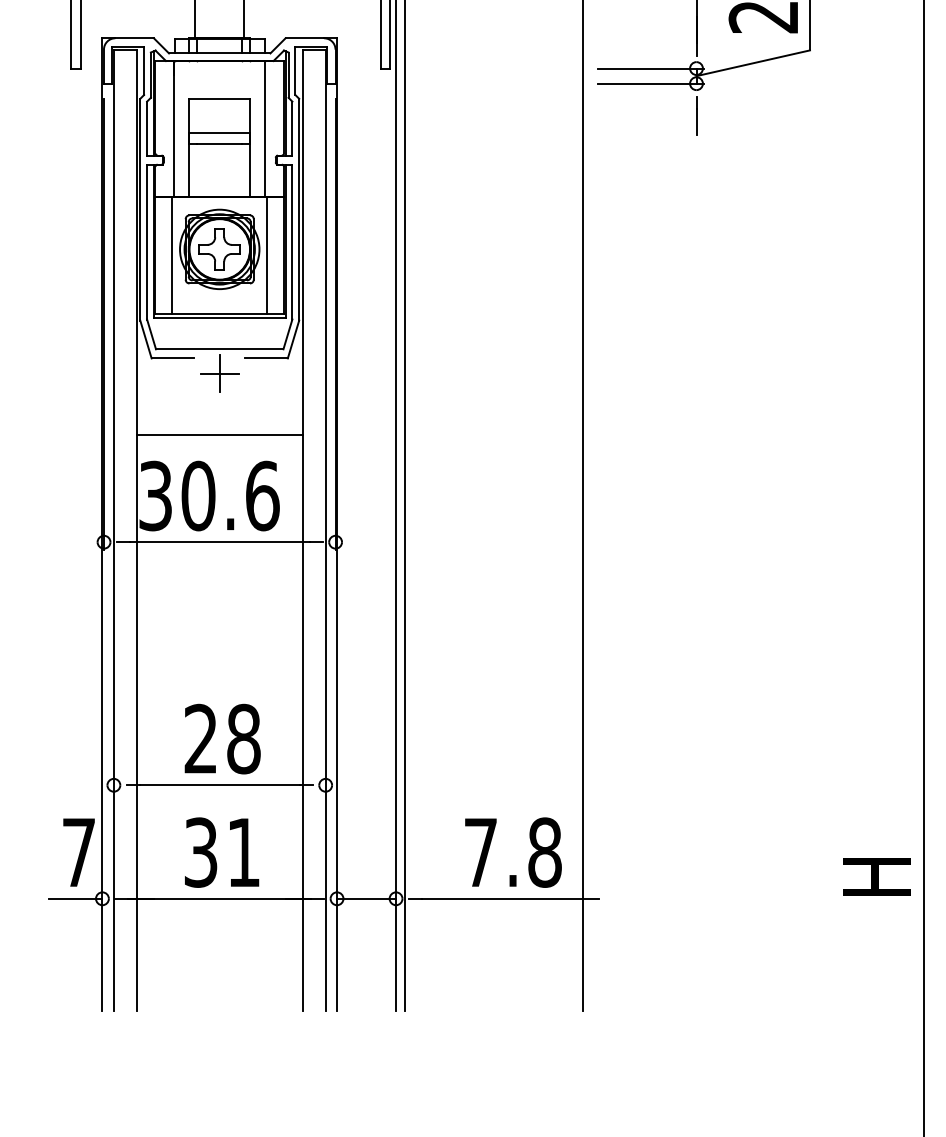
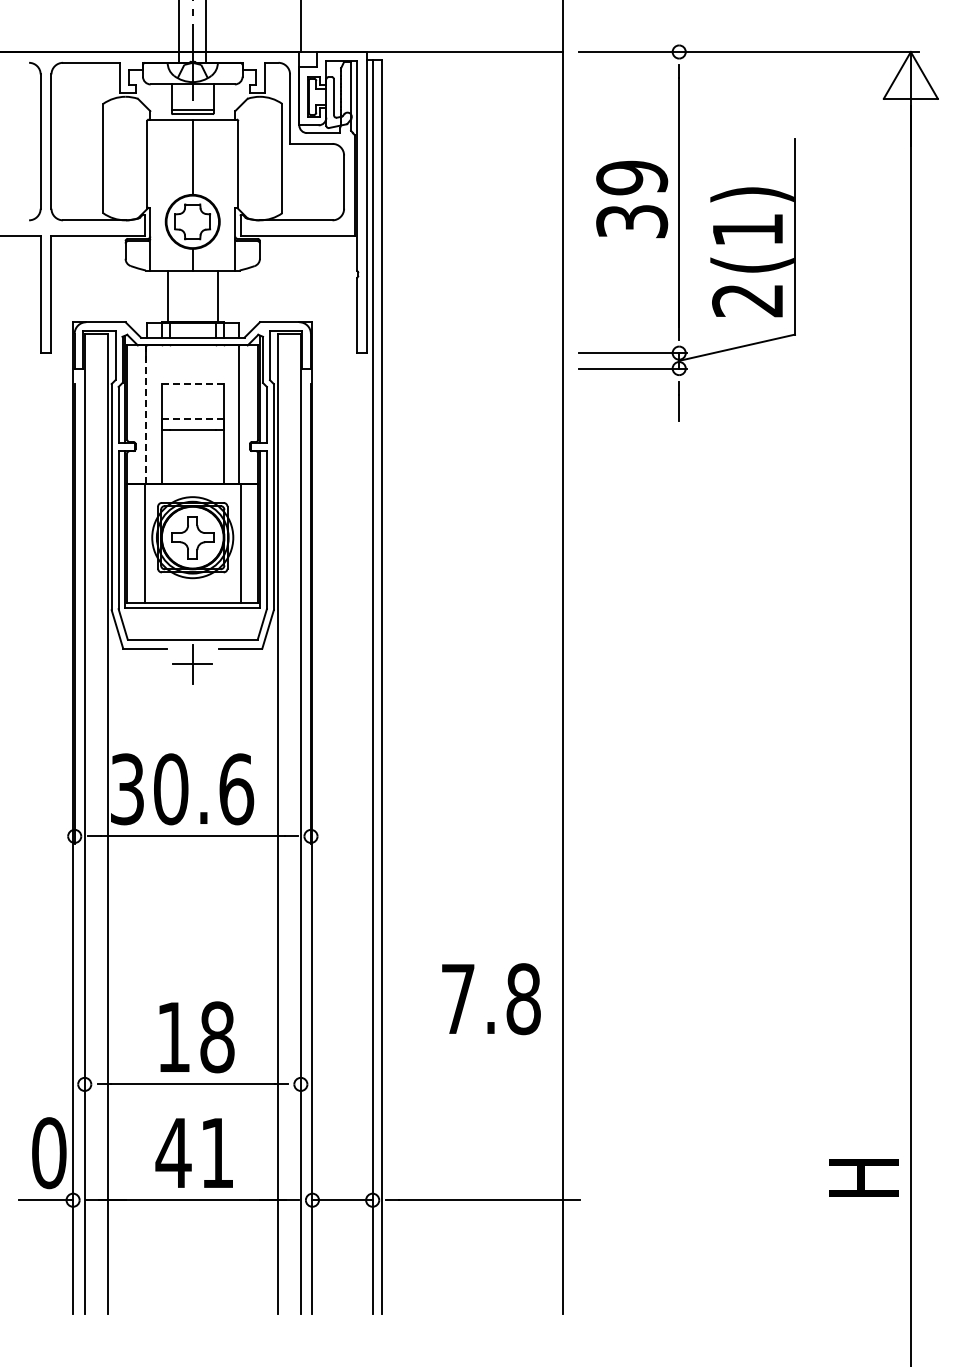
line: (219, 99) -> (192, 384), solid -> dashed
line: (174, 128) -> (146, 414), solid -> dashed
line: (219, 132) -> (192, 418), solid -> dashed
line: (219, 434) -> (192, 726), removed
text: (200, 738) -> (173, 1036), 28 -> 18
text: (79, 852) -> (49, 1153), 7 -> 0
text: (200, 852) -> (173, 1153), 31 -> 41
text: (513, 852) -> (491, 999), moved

